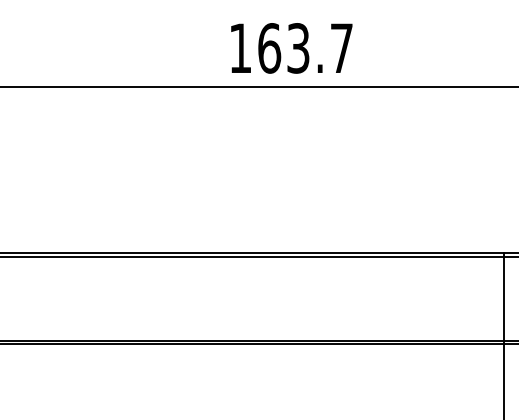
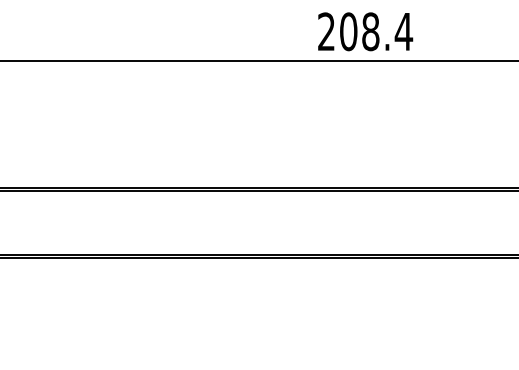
text: (291, 47) -> (365, 31), 163.7 -> 208.4

